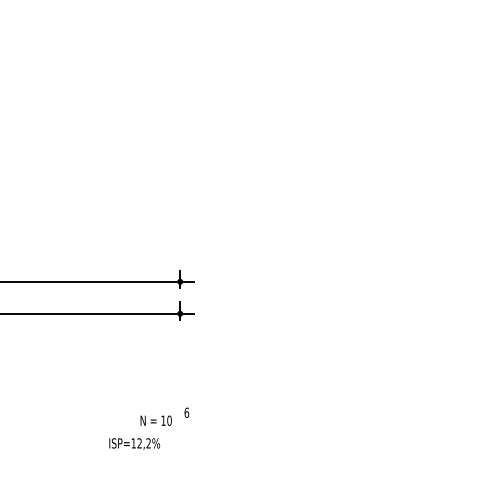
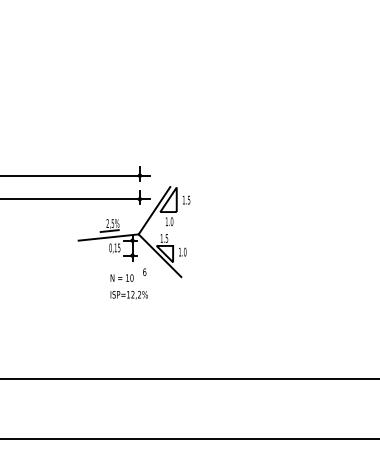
part: (171, 358) -> (133, 232), added
text: (133, 444) -> (128, 295), moved

